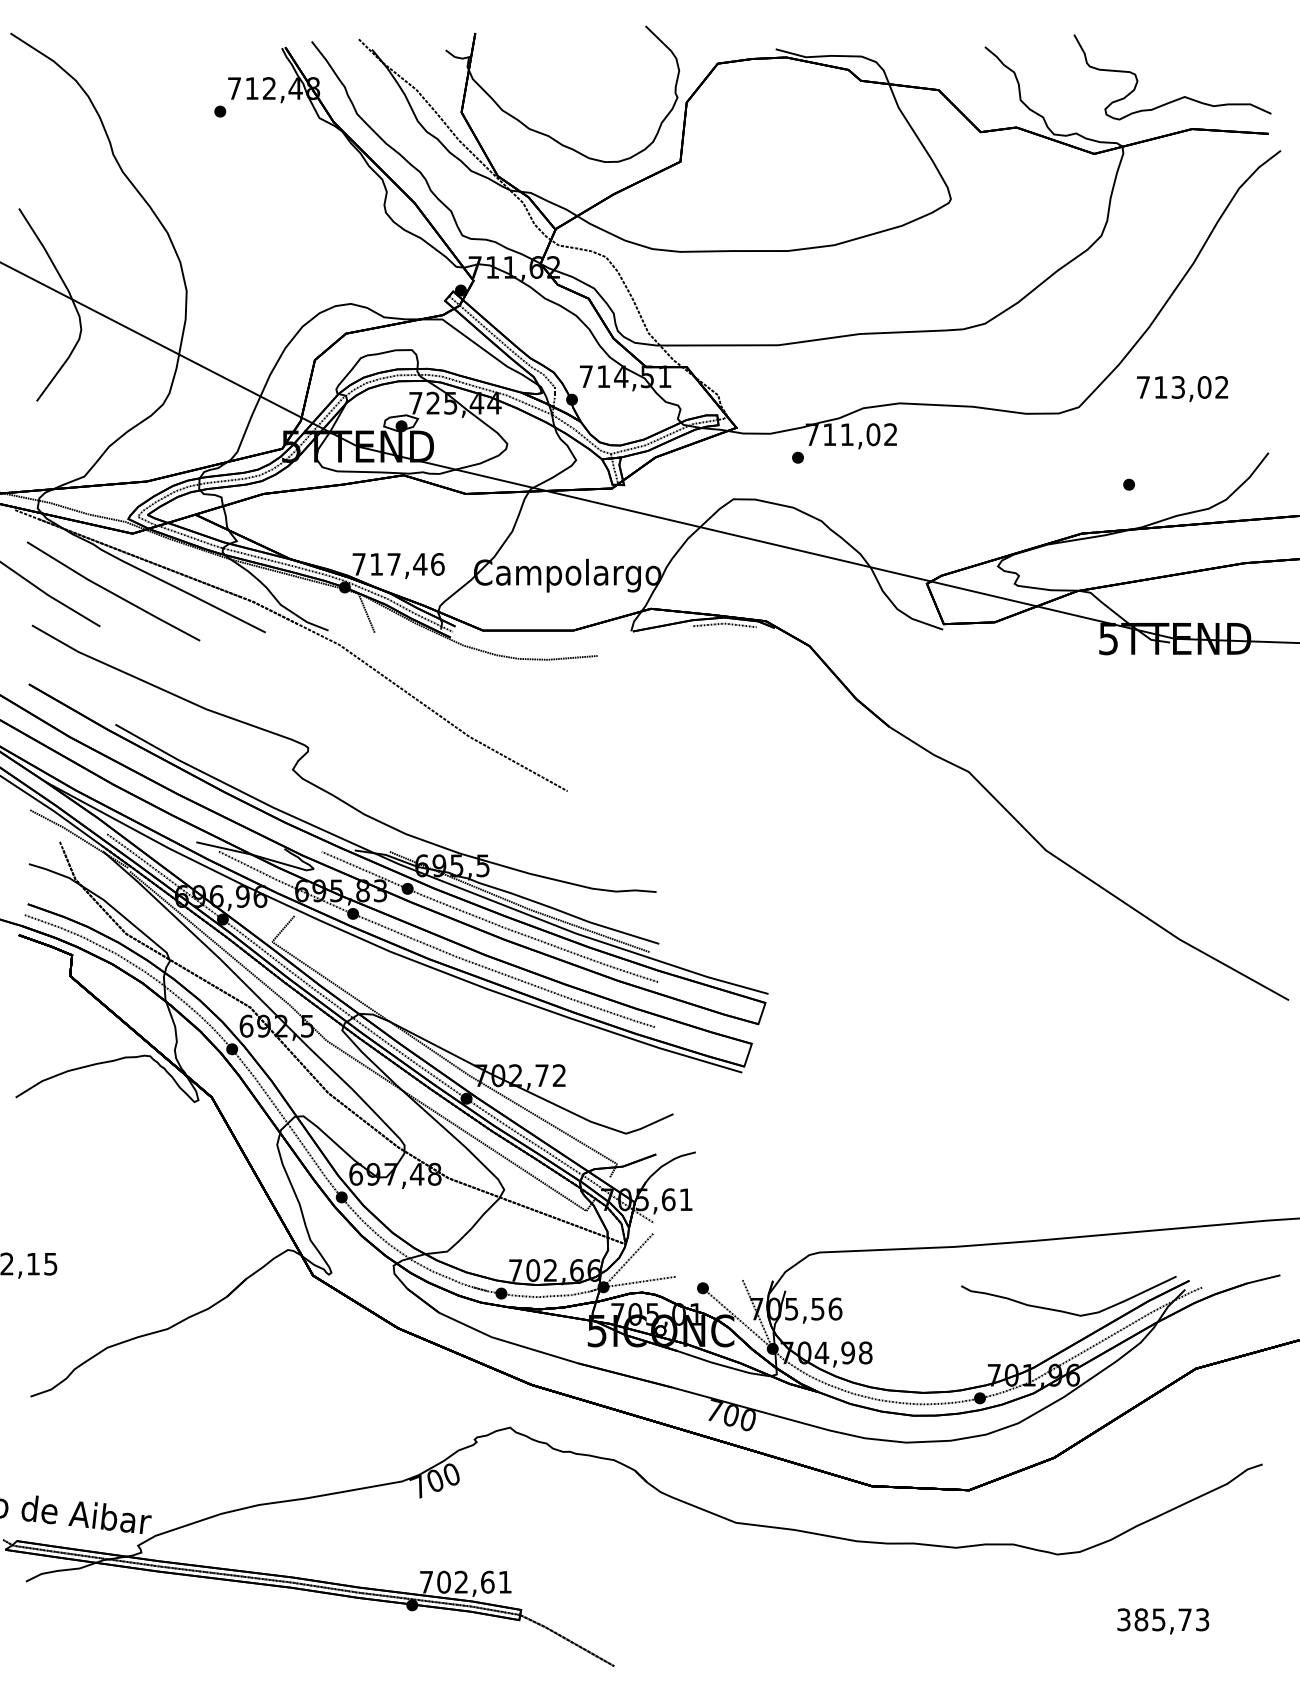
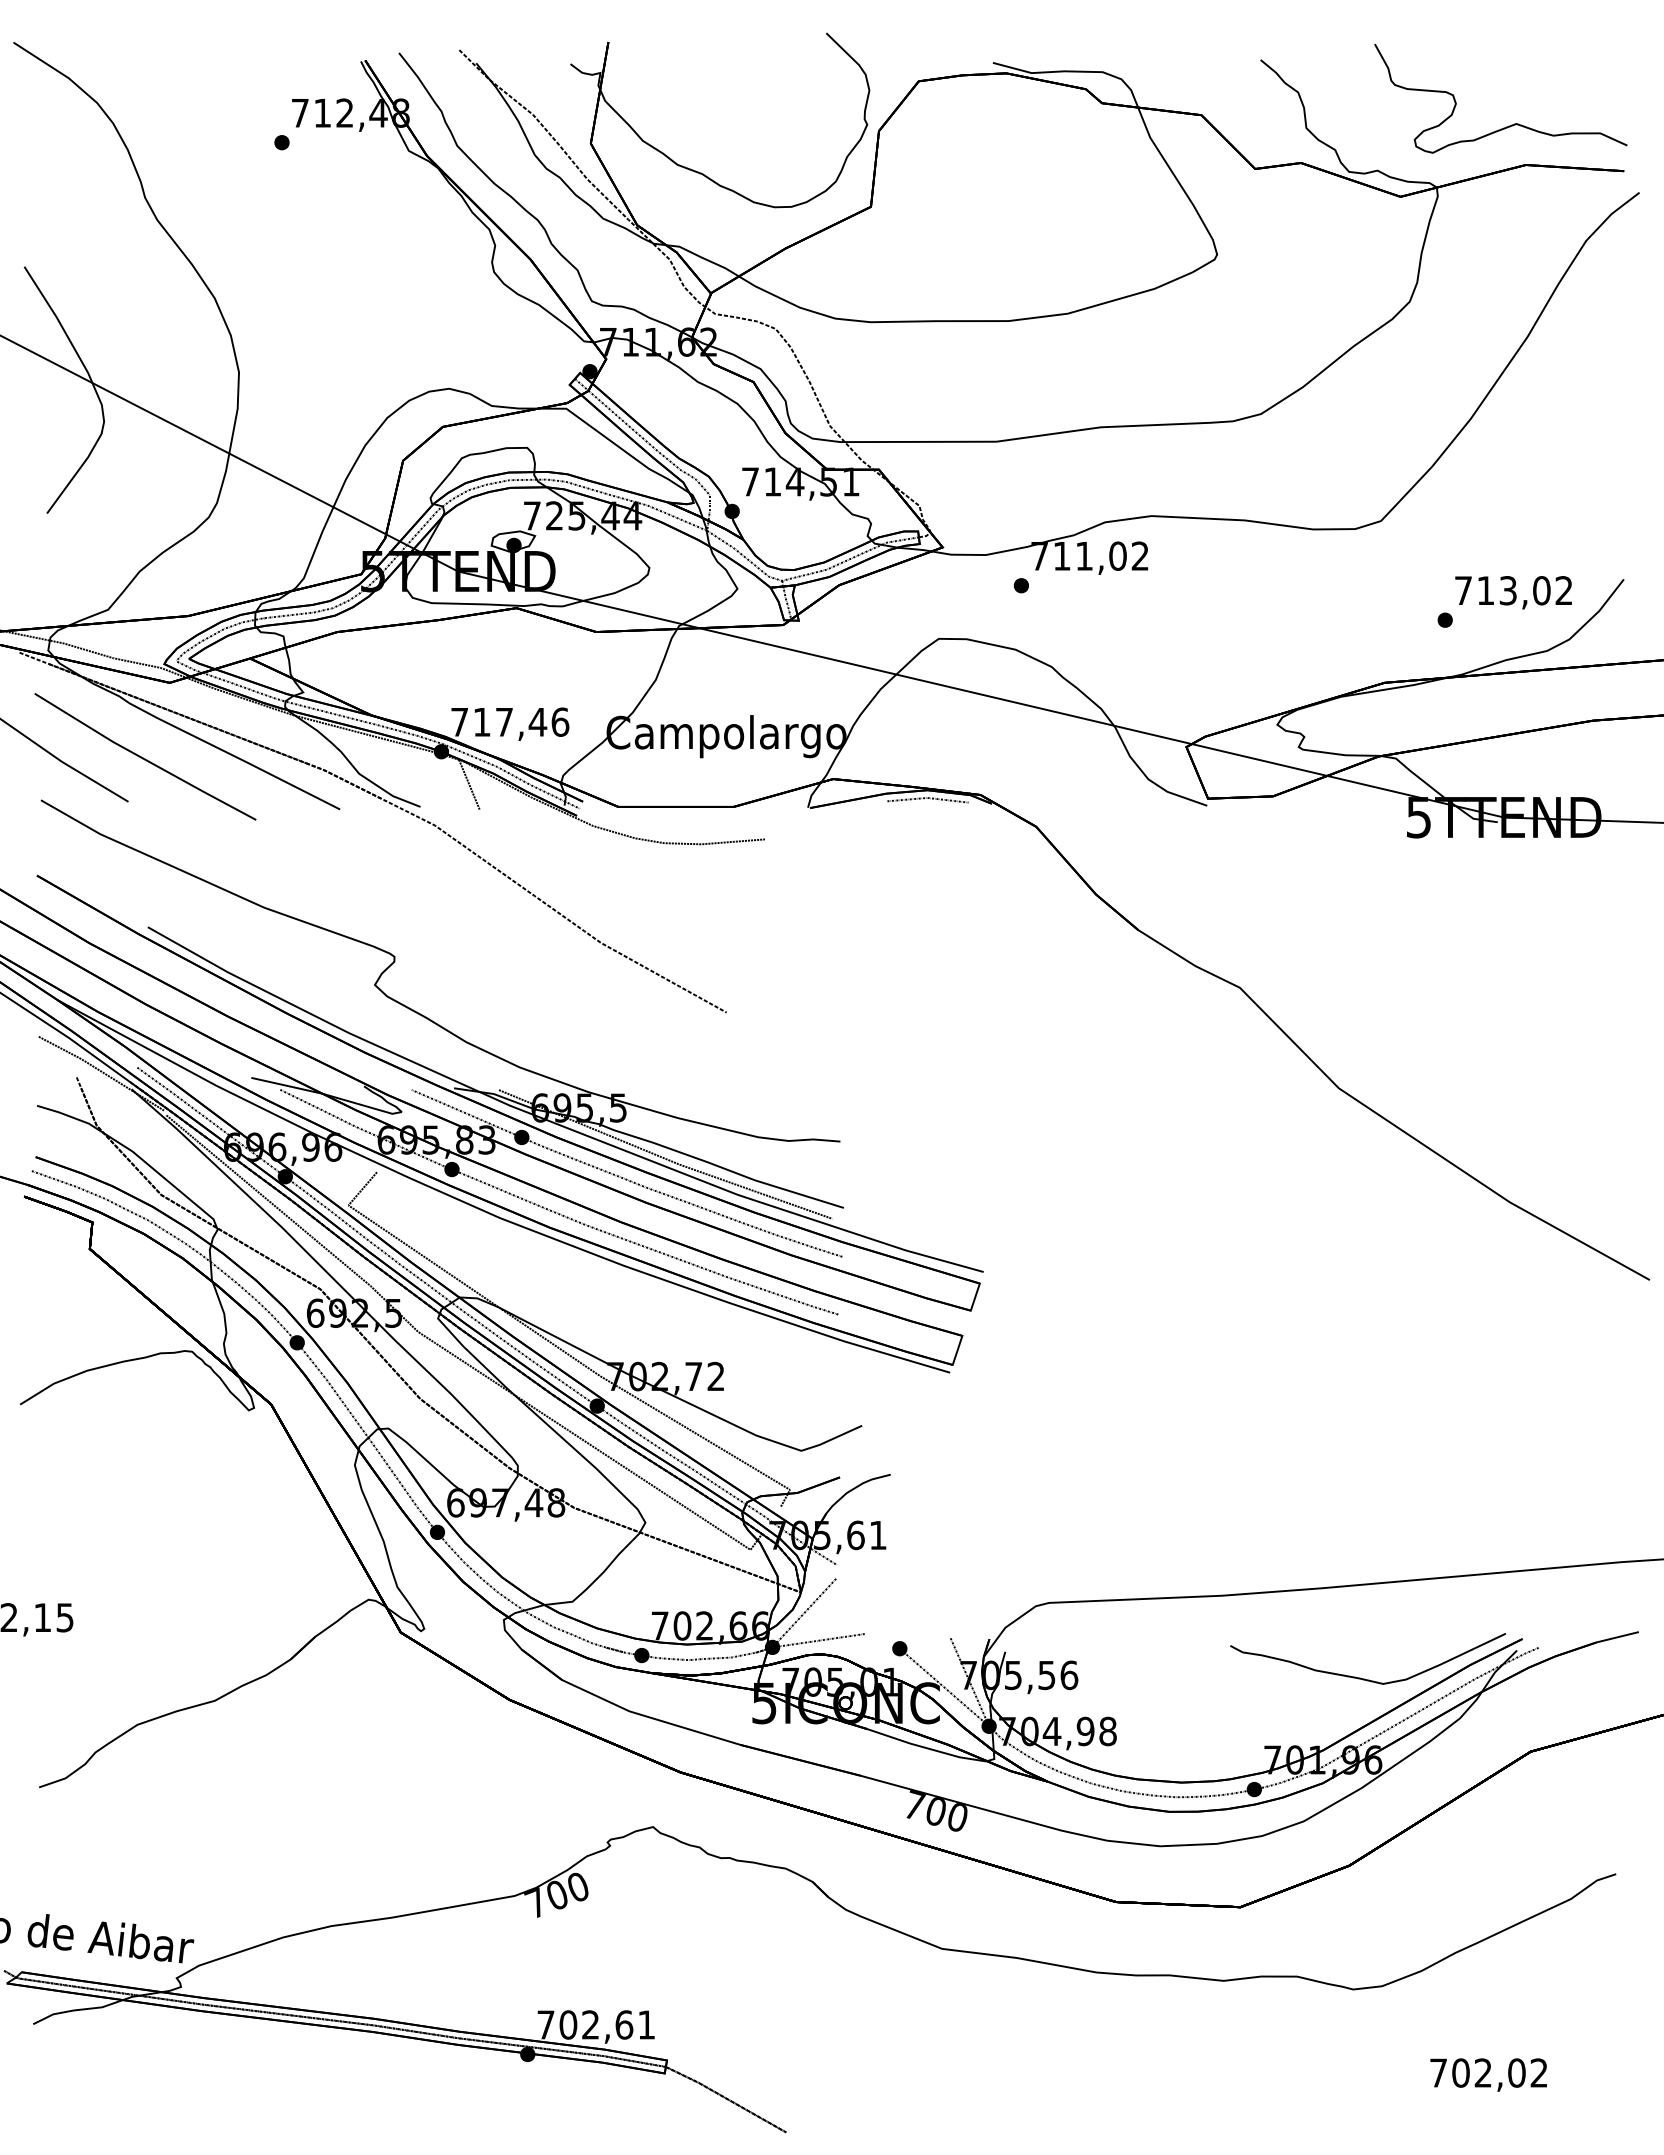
text: (1182, 388) -> (1513, 592), moved
text: (1162, 1619) -> (1488, 2072), 385,73 -> 702,02

